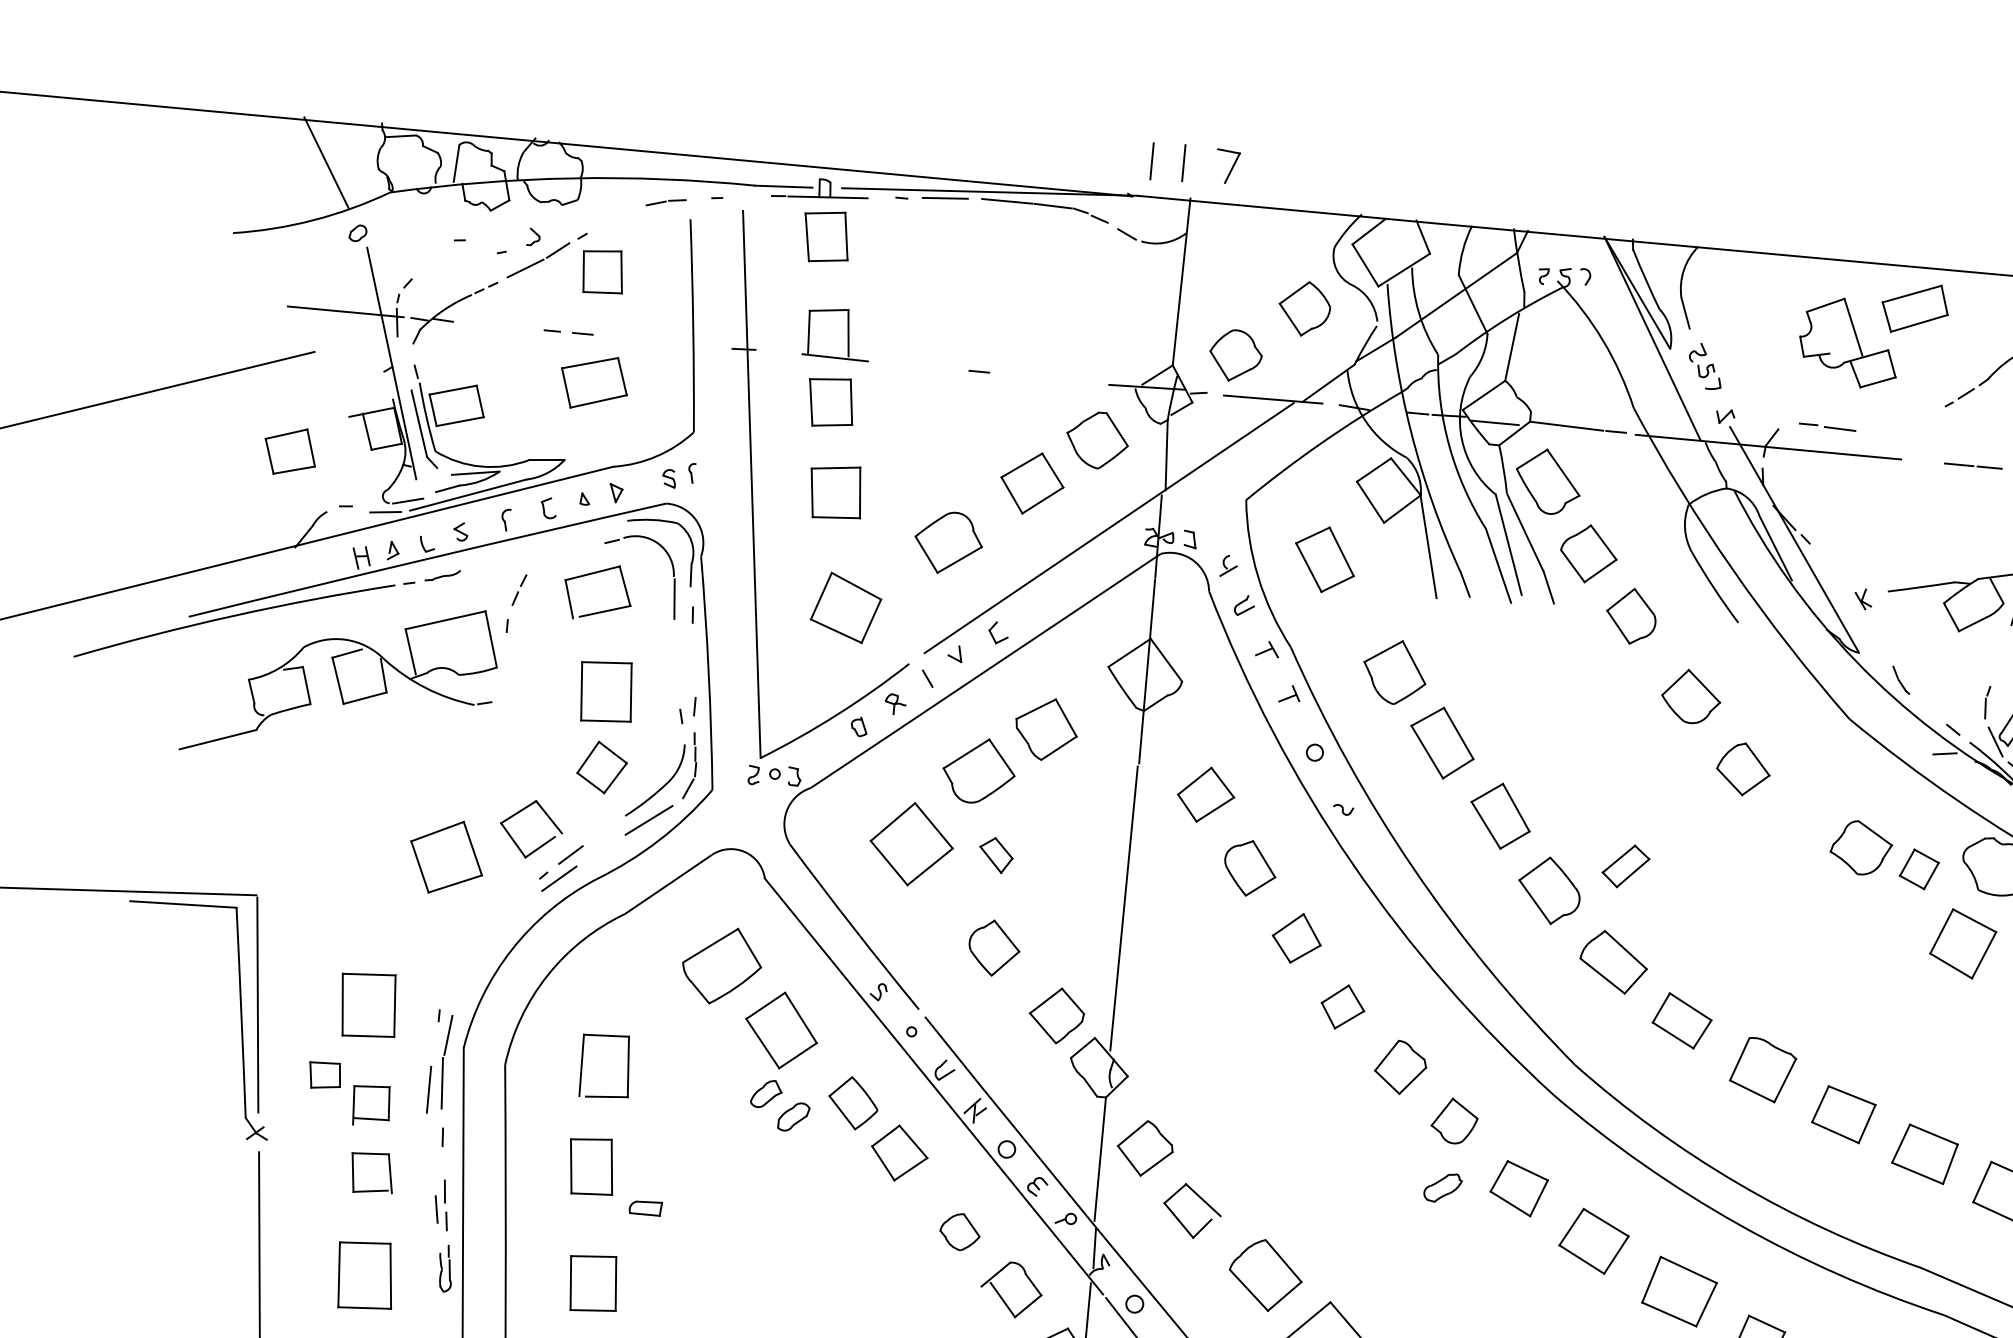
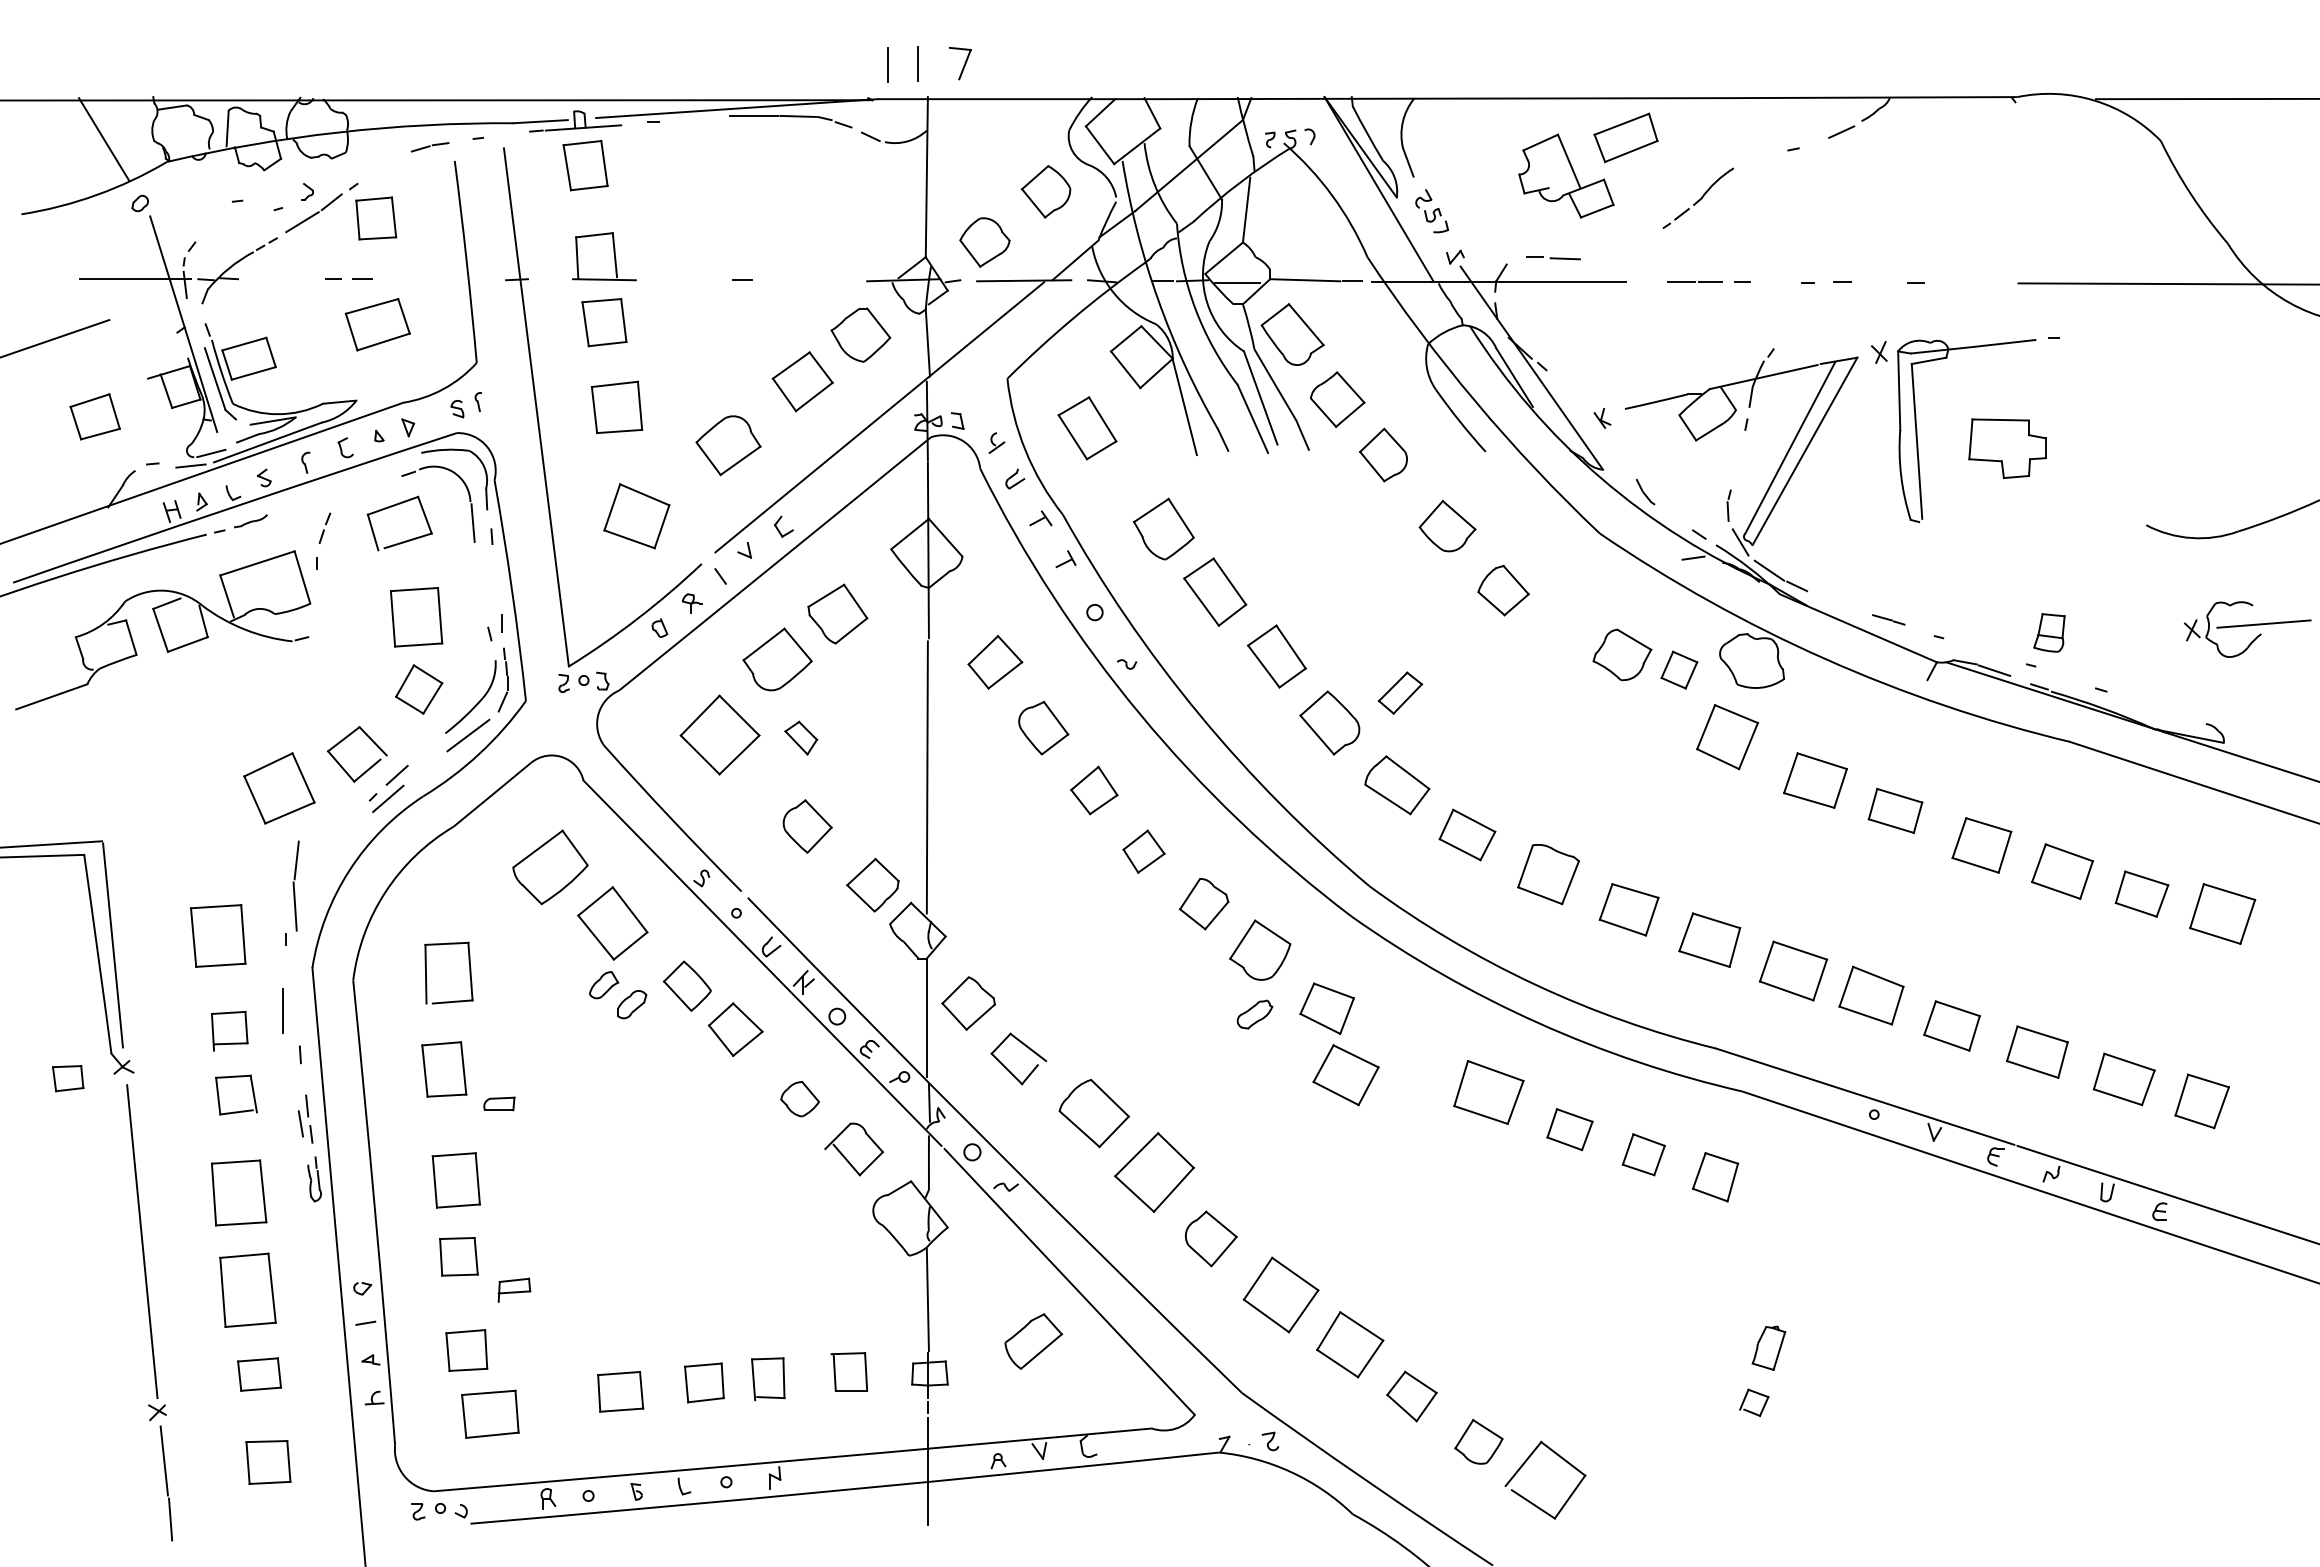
line: (944, 198) -> (694, 118), removed
part: (444, 1061) -> (295, 885), moved
part: (325, 1075) -> (68, 1078), moved
part: (1453, 1121) -> (1259, 950), size x1.4
part: (1593, 1241) -> (1345, 1075), moved

